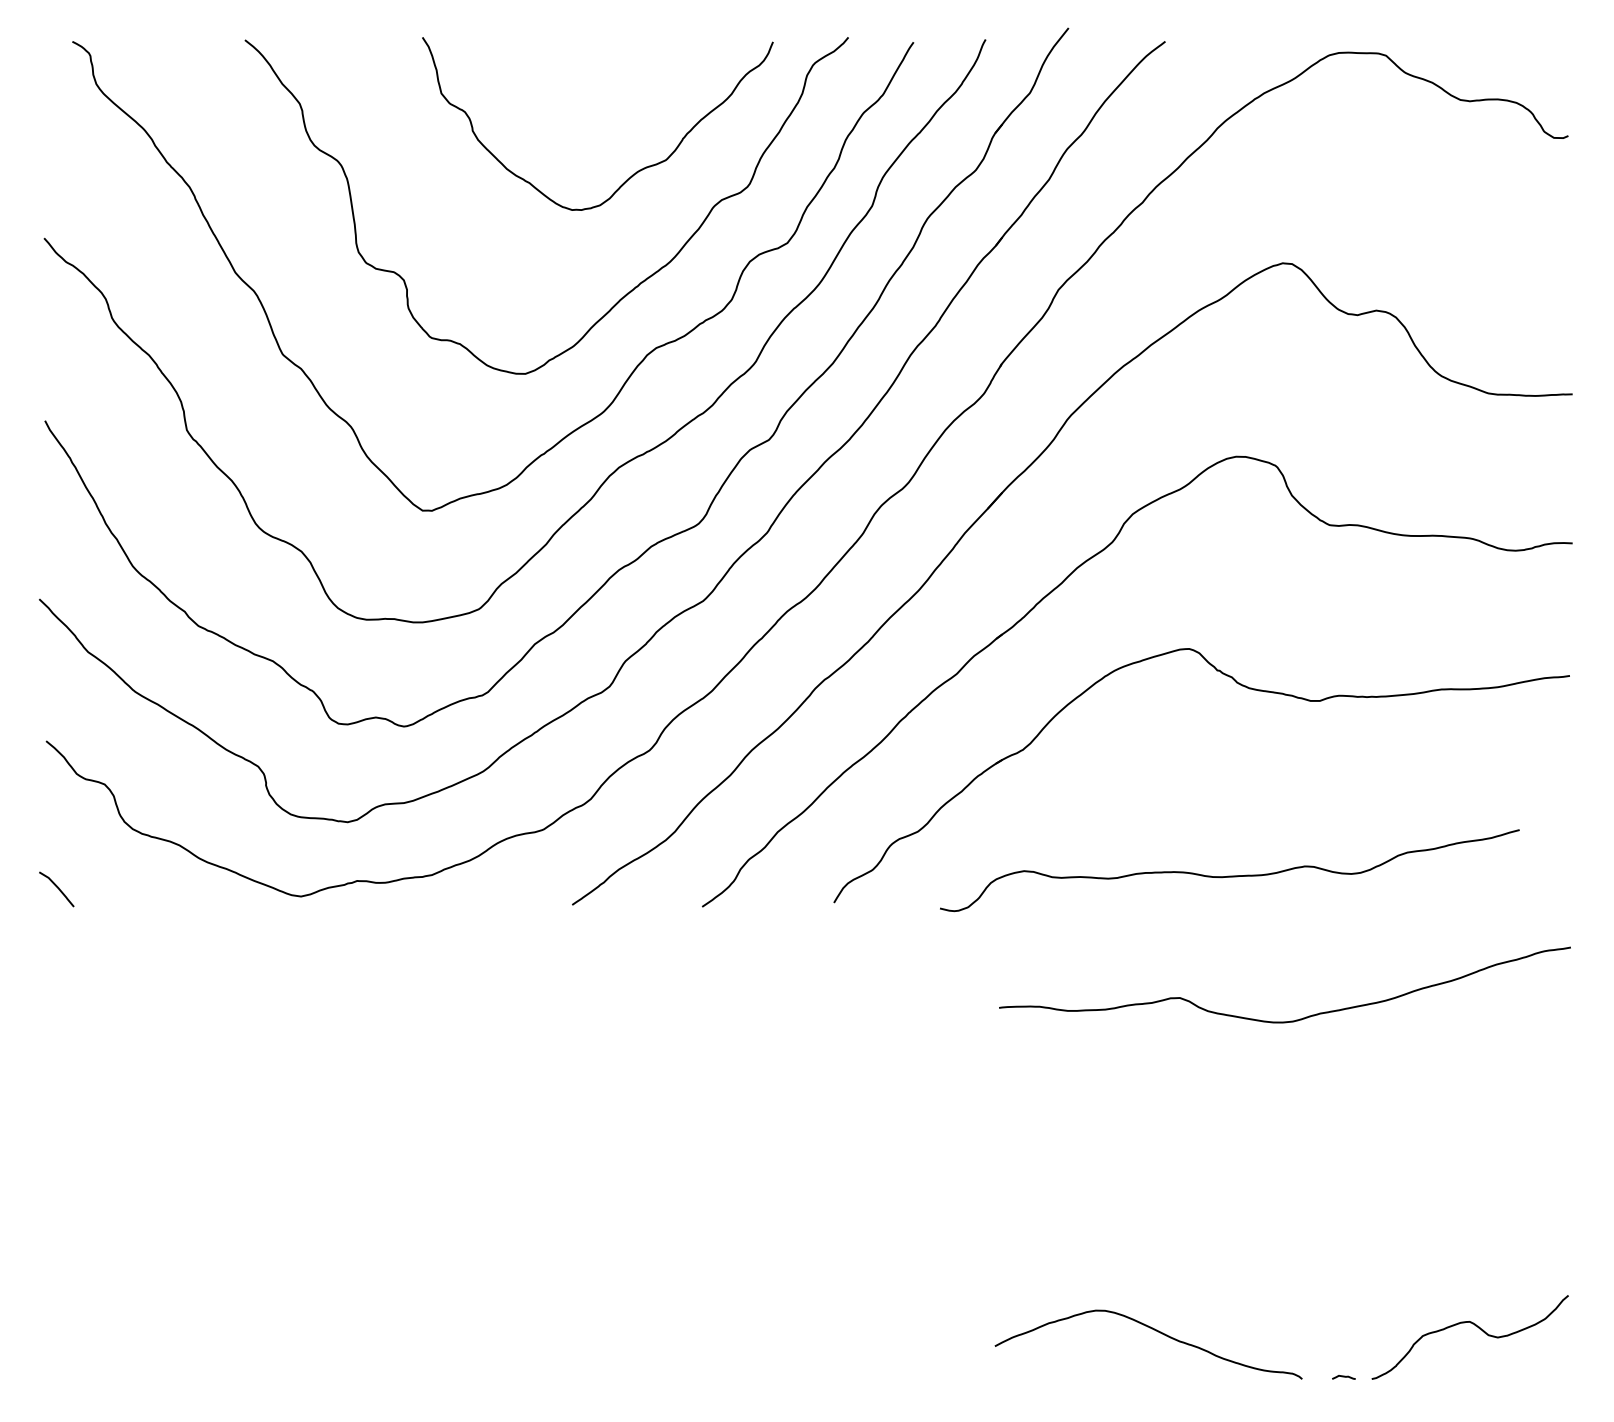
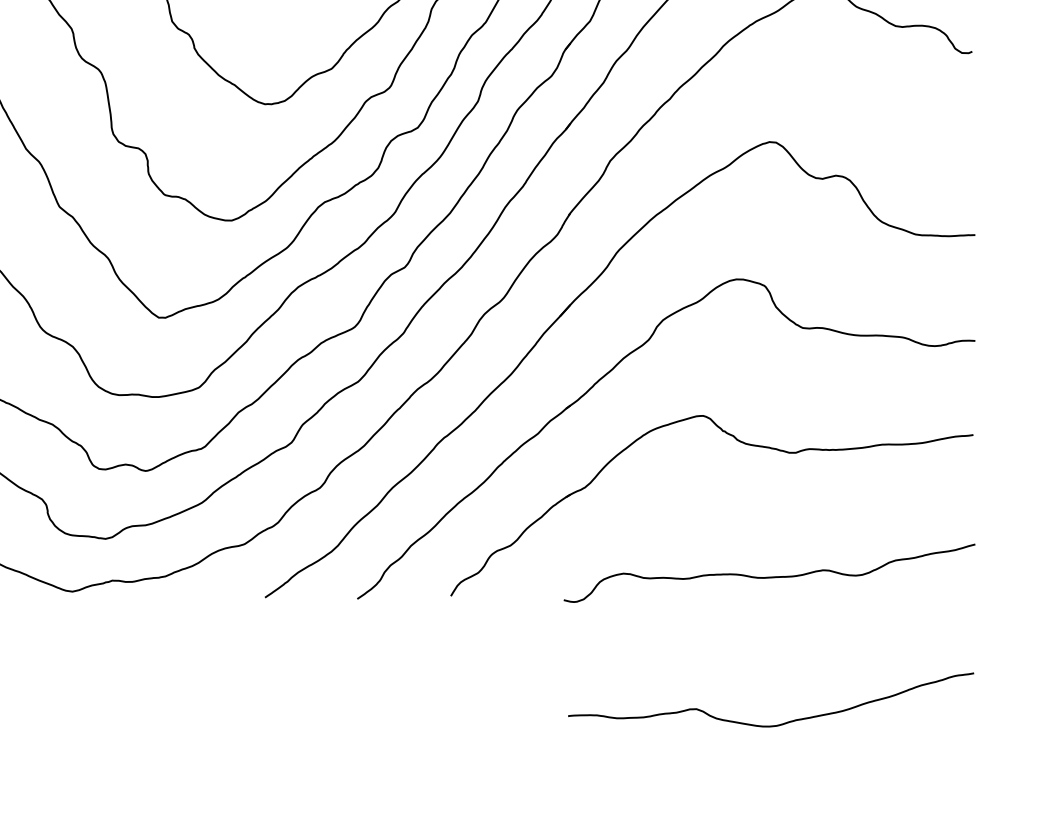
curve: (1229, 875) -> (769, 576), moved
curve: (1290, 1020) -> (775, 725), moved

